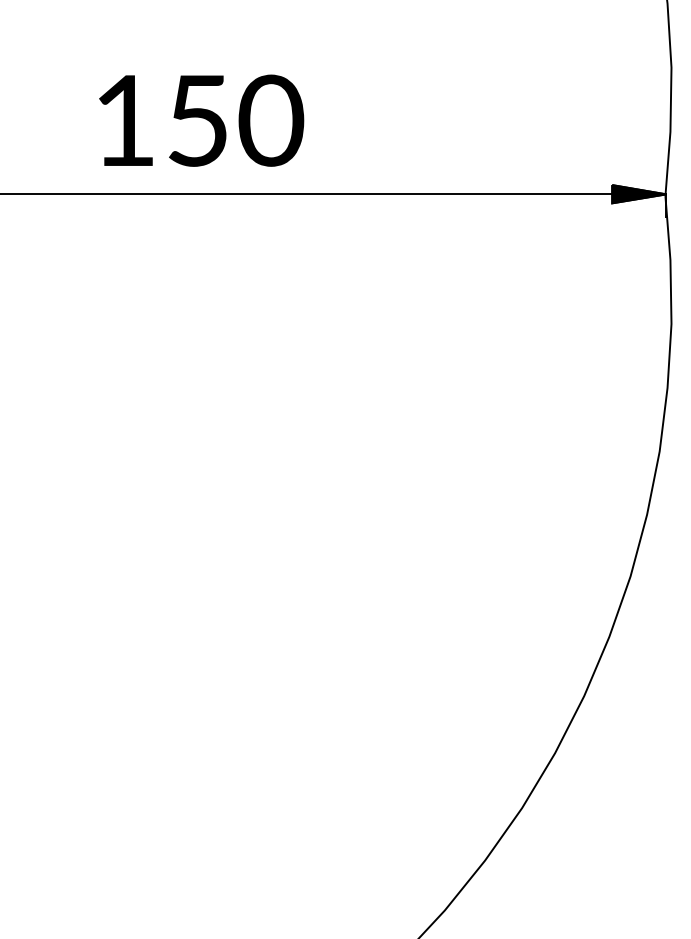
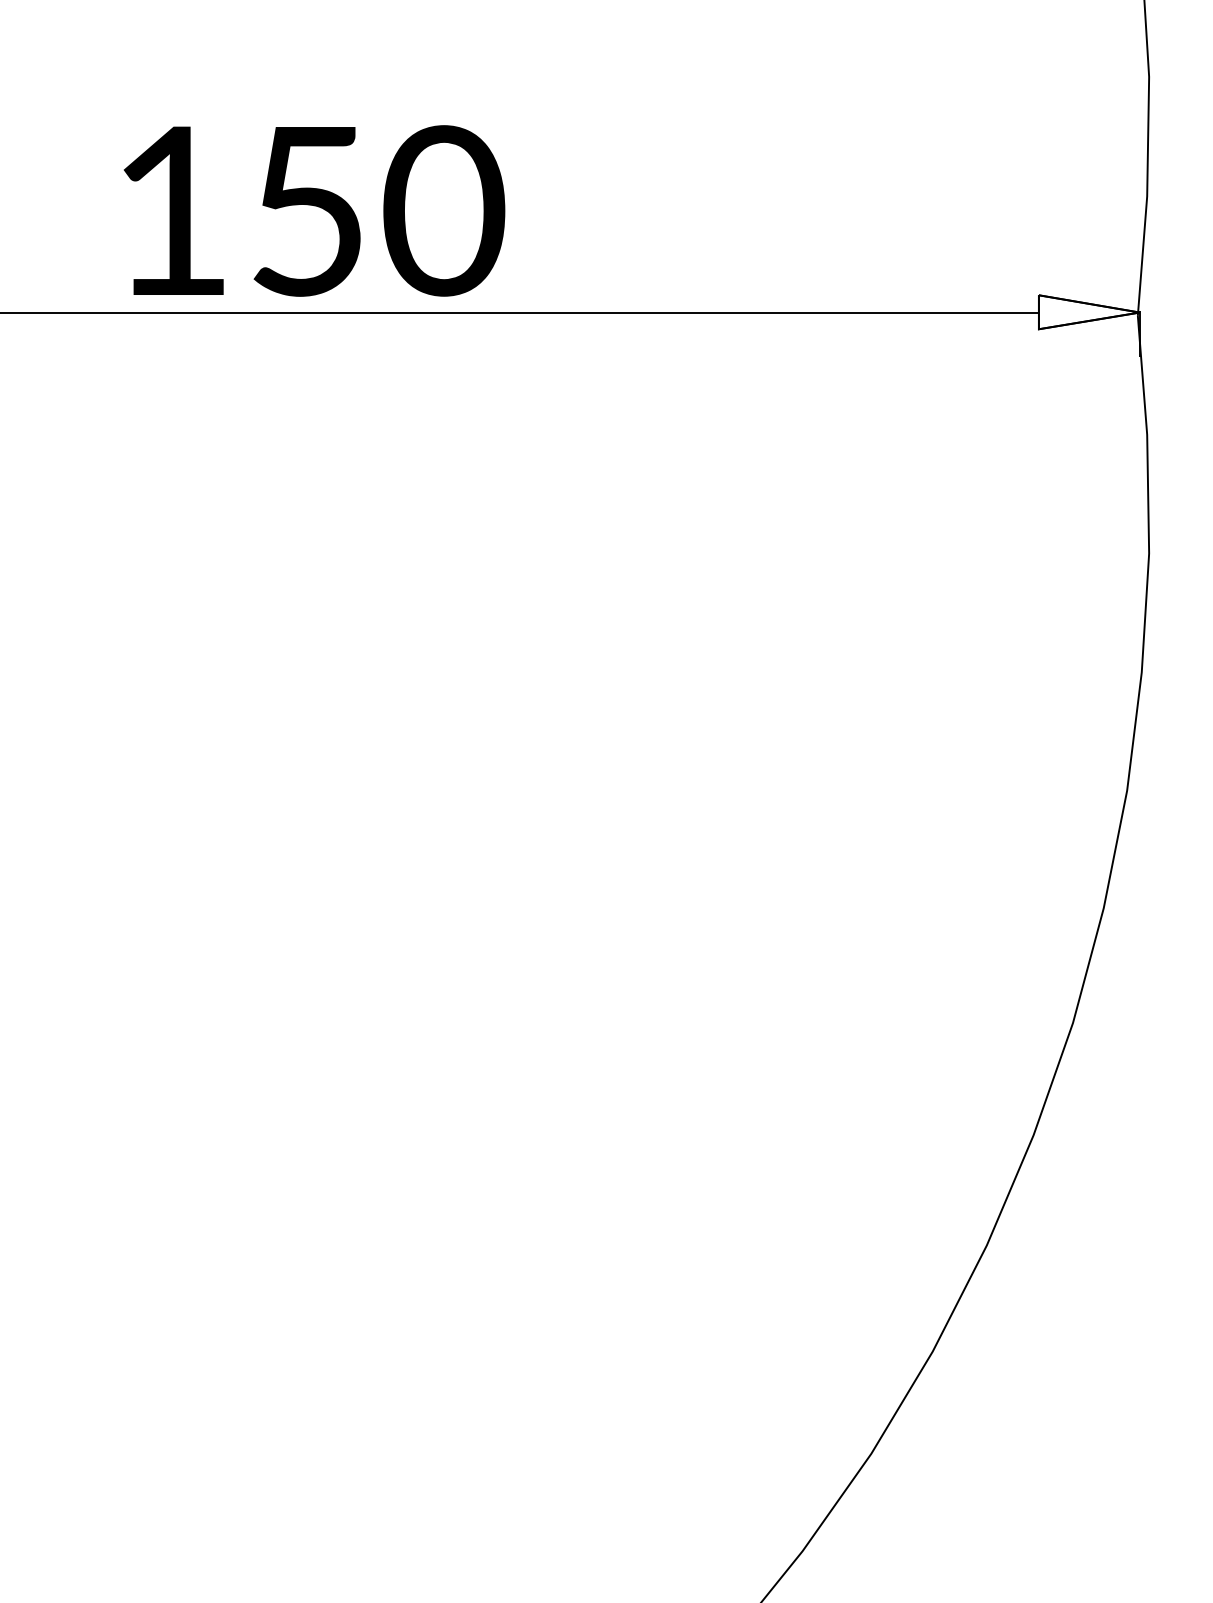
text: (201, 120) -> (314, 210), moved
fill: (639, 194) -> (1089, 312), removed

